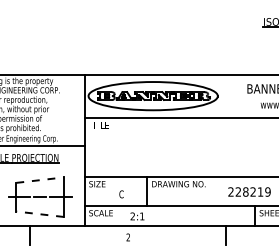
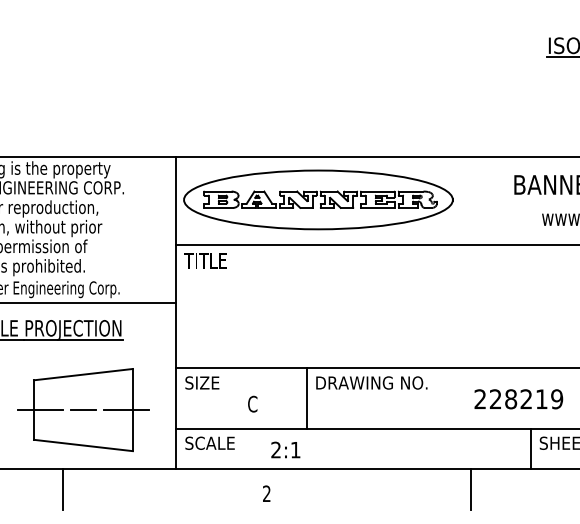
line: (40, 180) -> (84, 375), dashed -> solid
line: (40, 214) -> (84, 446), dashed -> solid

